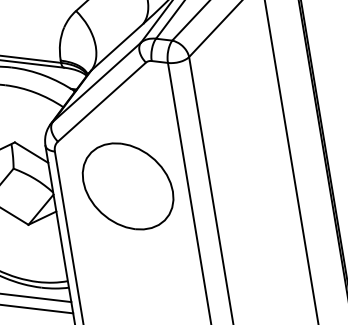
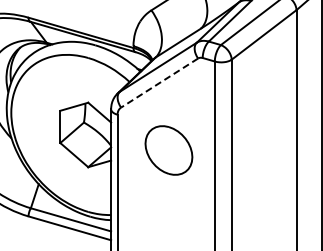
line: (101, 102) -> (159, 83), solid -> dashed
part: (127, 186) -> (168, 150), size x0.7

